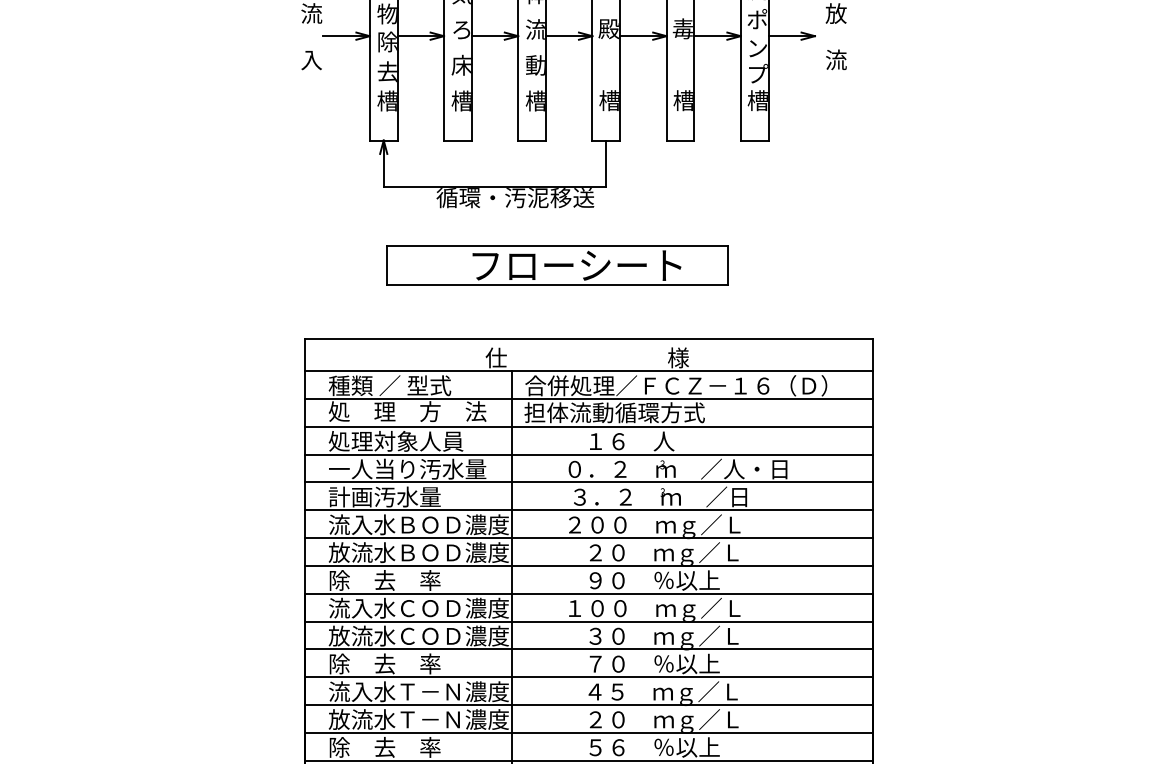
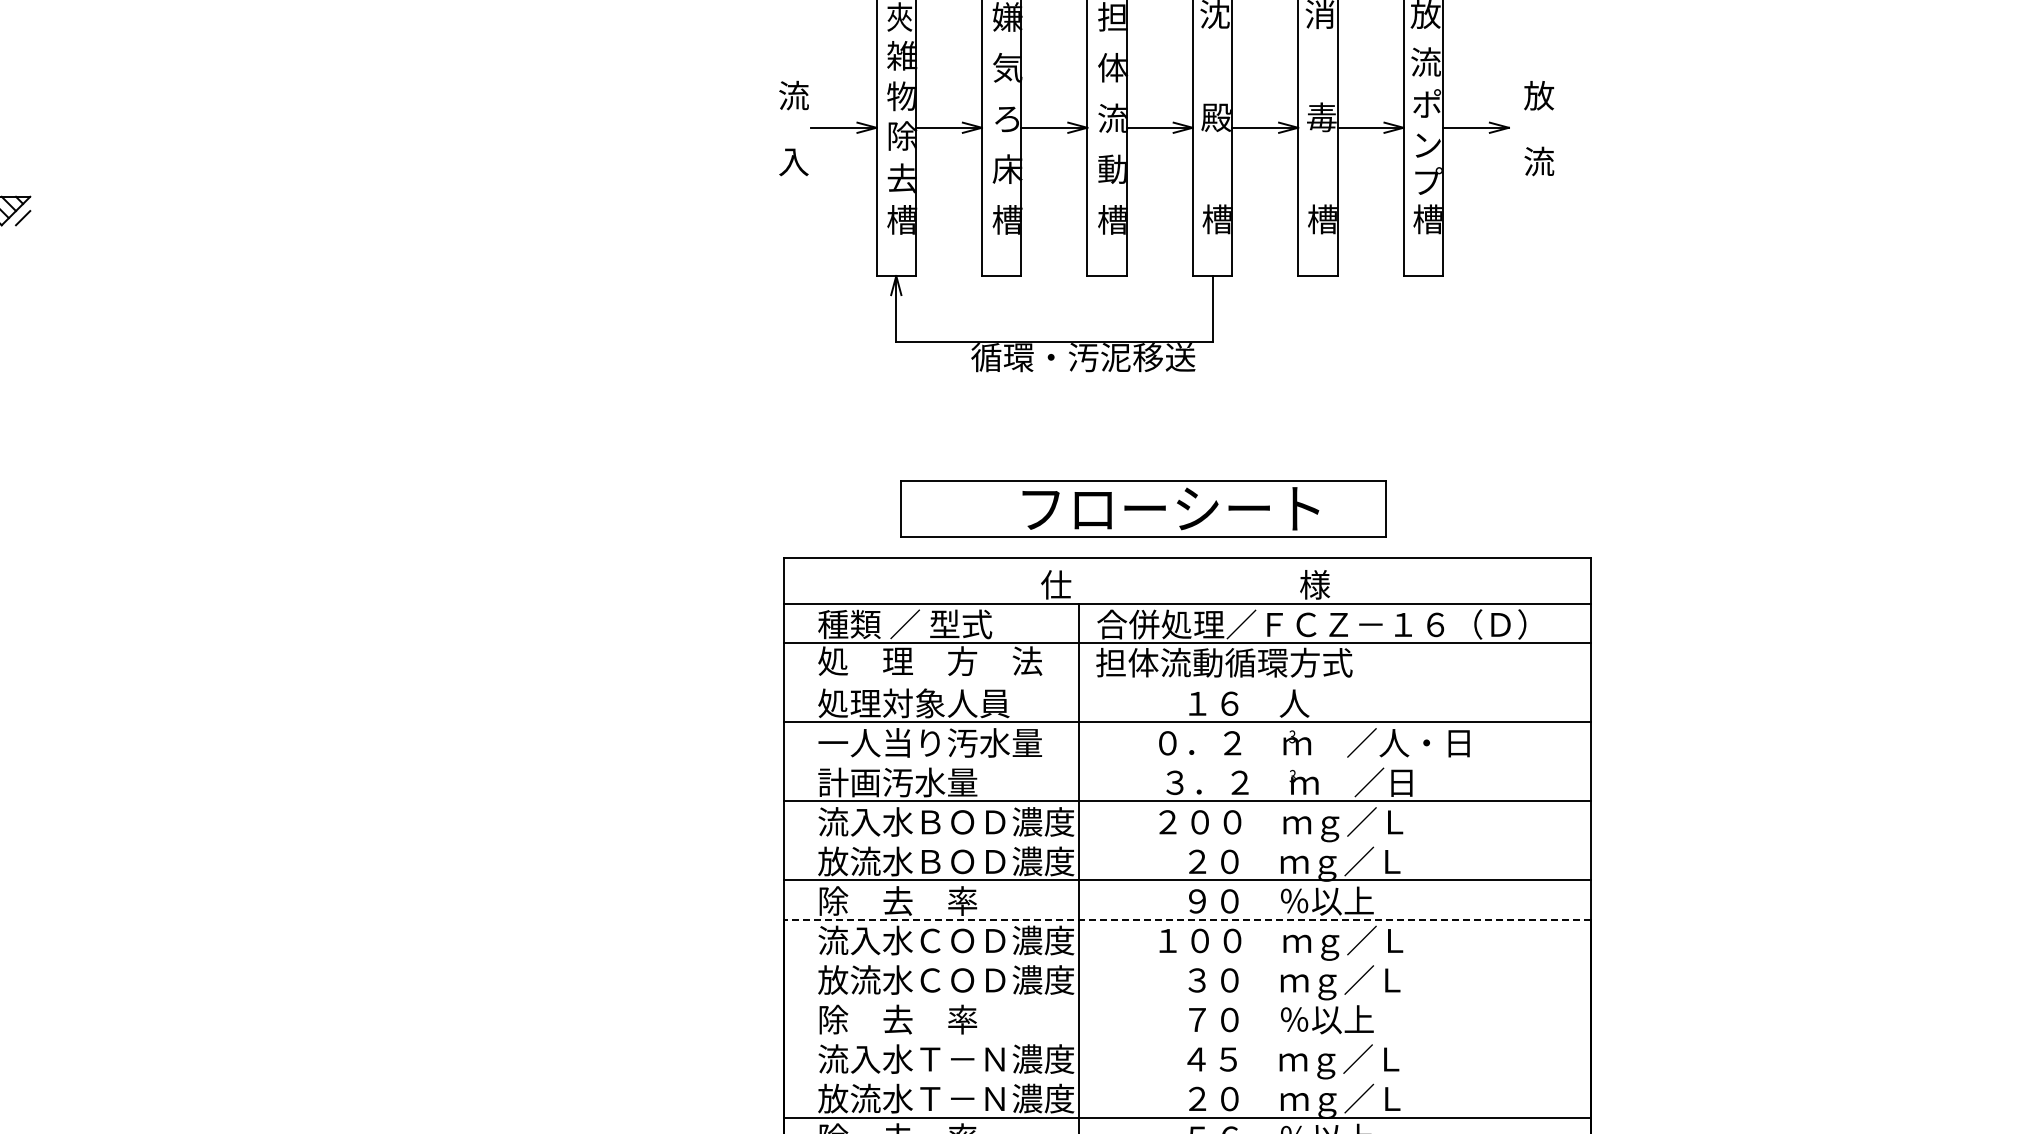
part: (557, 265) -> (1143, 508), moved
line: (588, 426) -> (1187, 682), removed
line: (588, 482) -> (1187, 761), removed
line: (588, 537) -> (1187, 840), removed
line: (588, 593) -> (1187, 919), solid -> dashed
line: (588, 621) -> (1187, 959), removed
line: (588, 649) -> (1187, 998), removed
line: (588, 677) -> (1187, 1038), removed
line: (588, 705) -> (1187, 1078), removed

